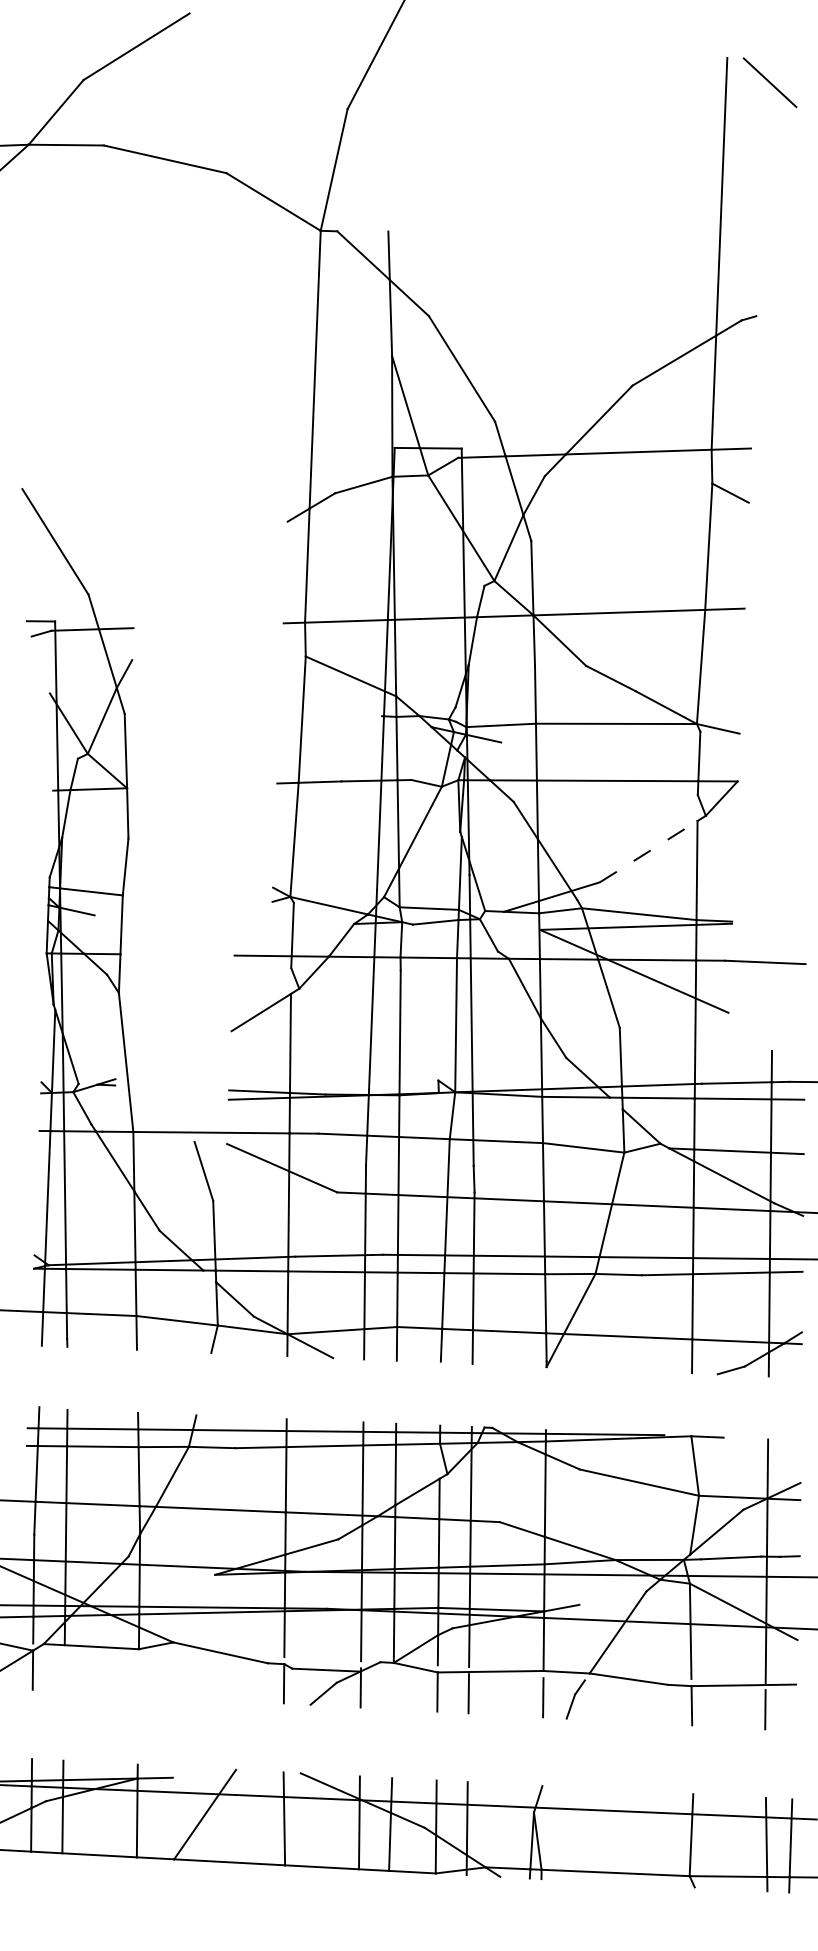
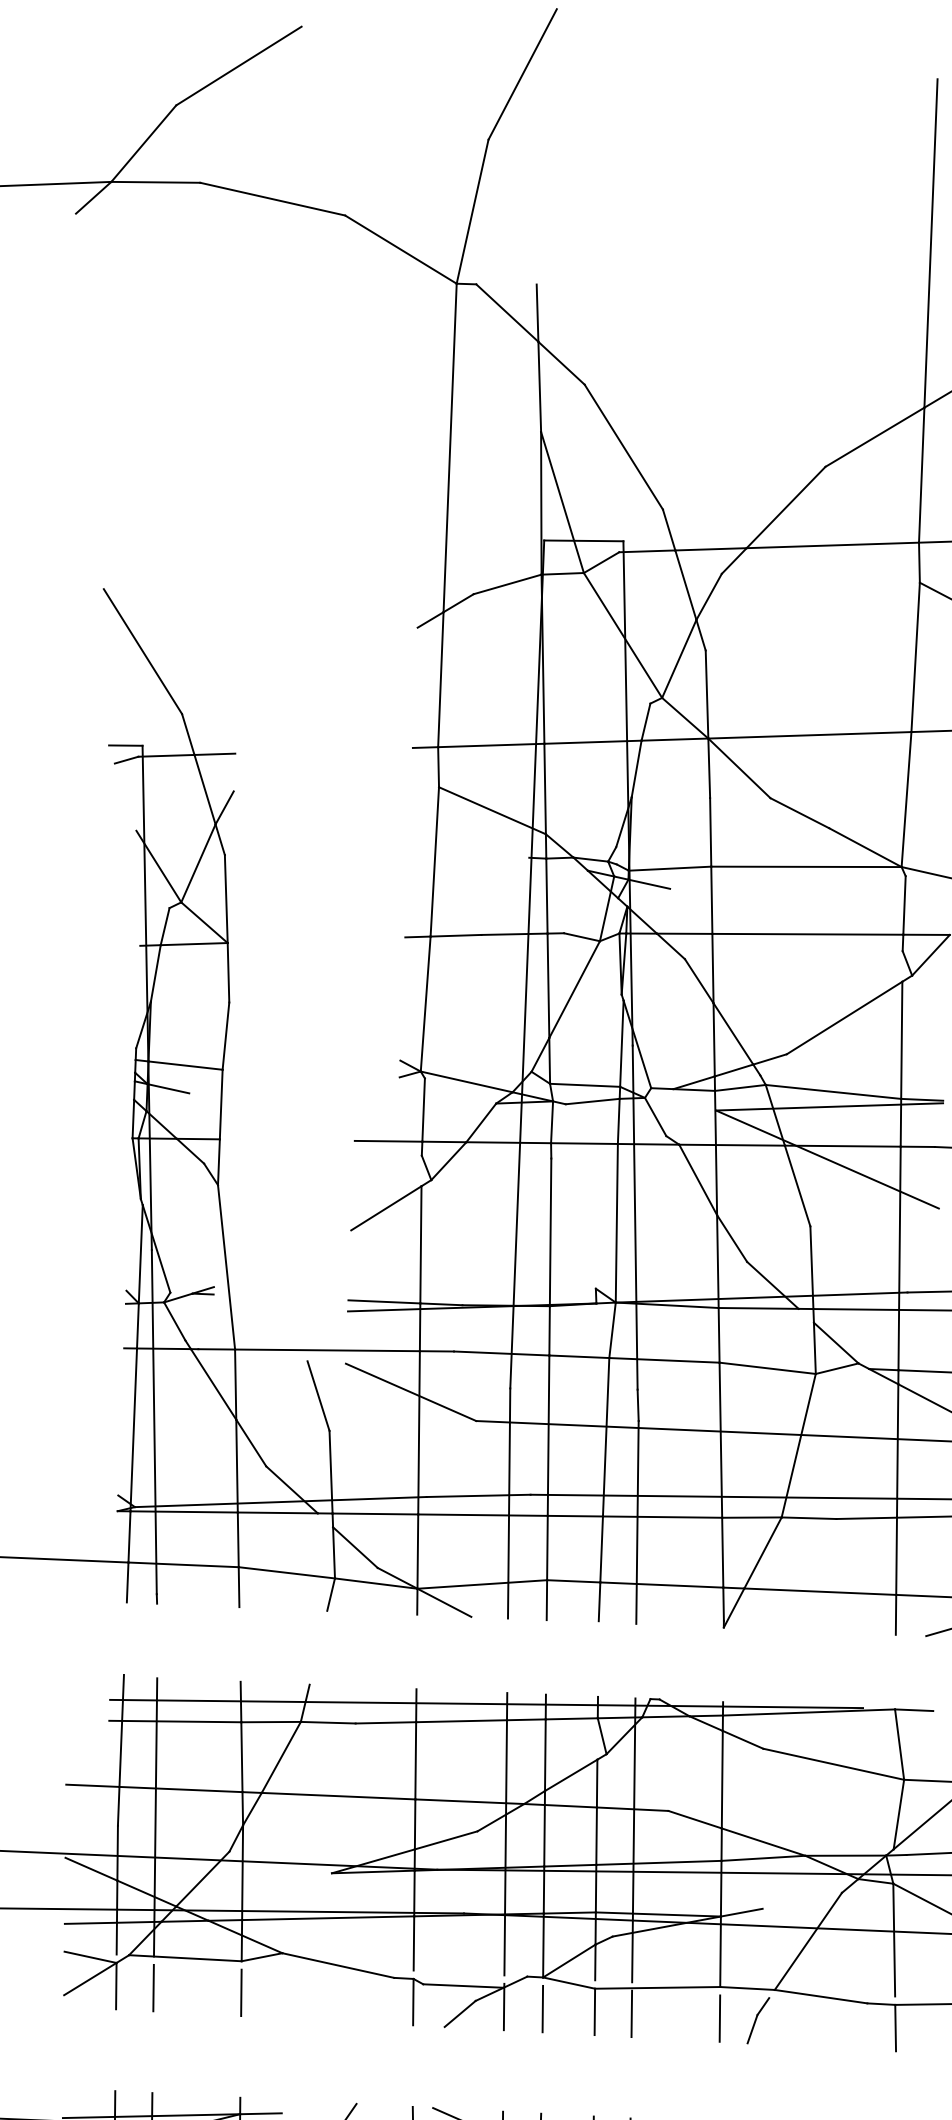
line: (648, 851) -> (844, 1017), dashed -> solid
line: (64, 1671) -> (153, 1987), added
line: (138, 1675) -> (241, 1992), added
line: (393, 1689) -> (542, 2008), added

